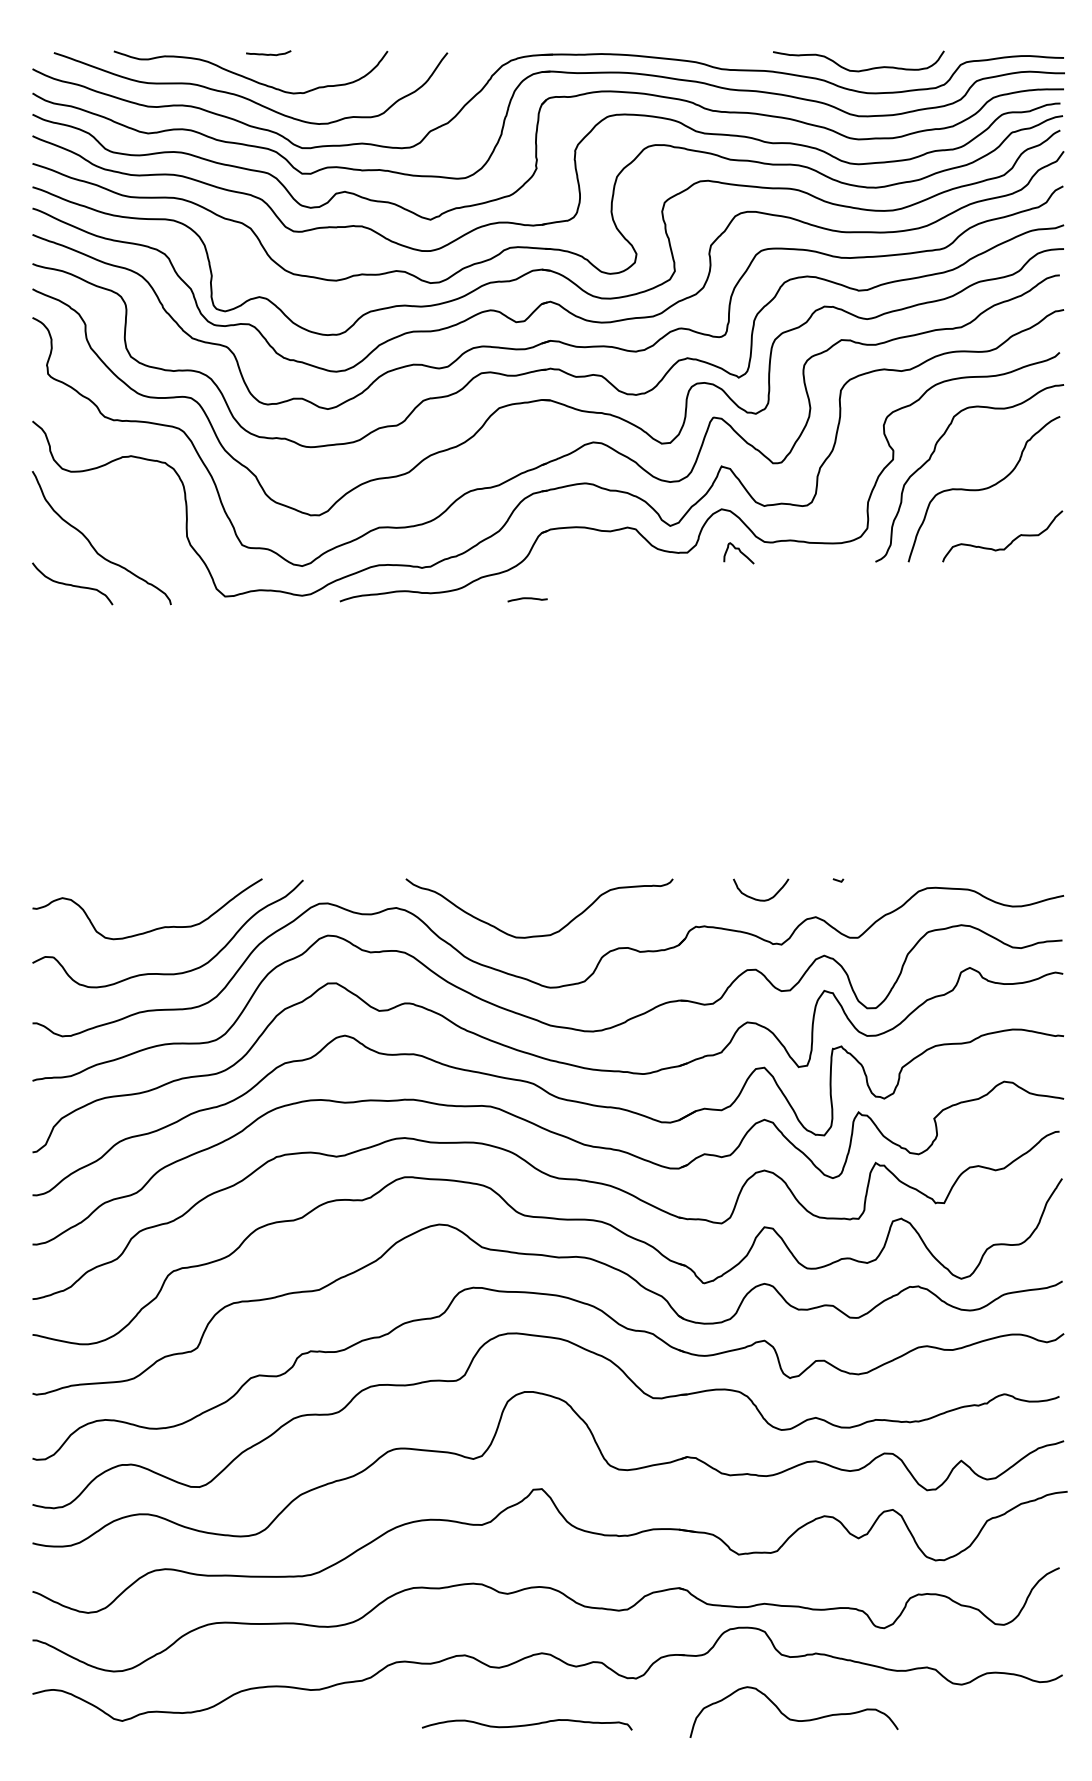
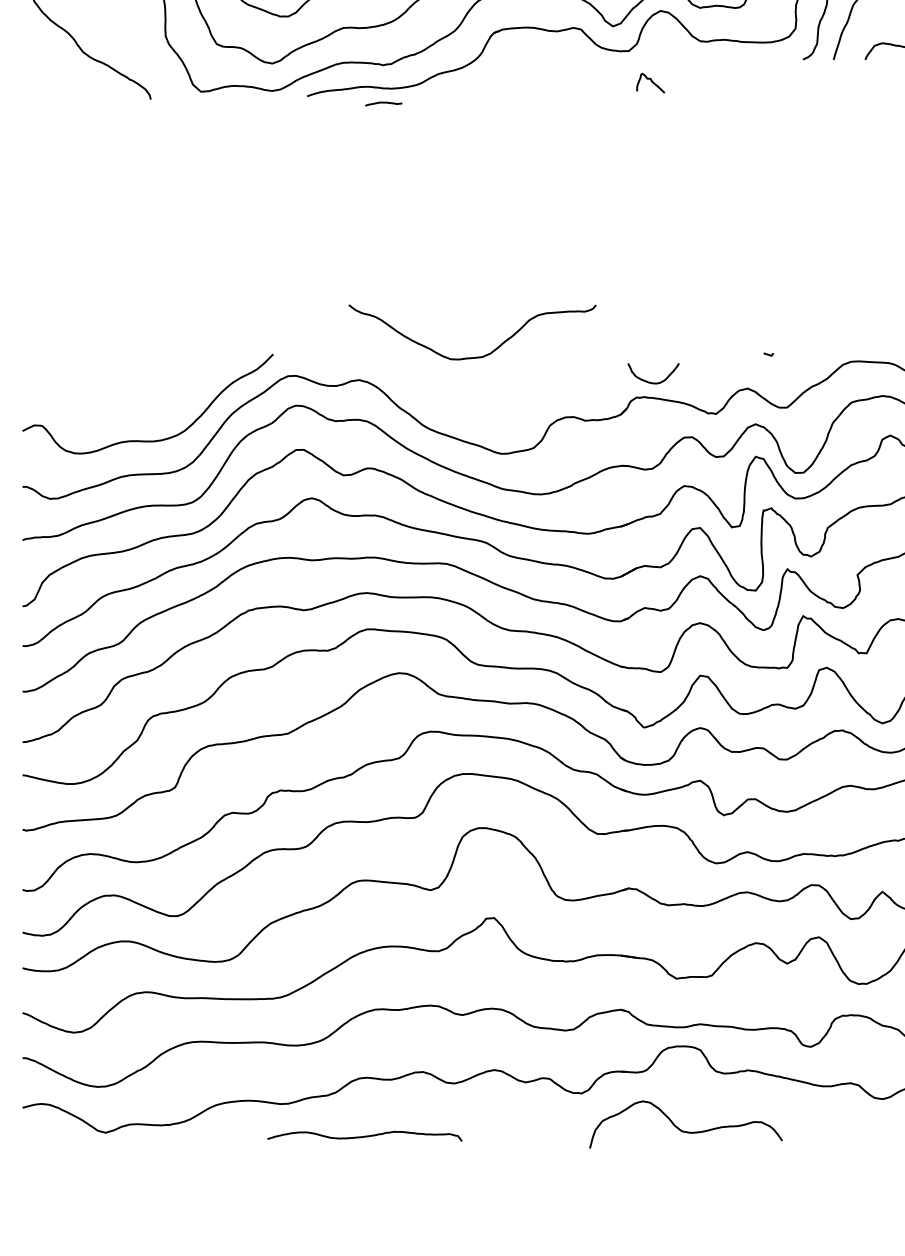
curve: (739, 552) -> (651, 82), moved
curve: (72, 584) -> (59, 80), removed
curve: (527, 599) -> (383, 103), moved
curve: (761, 899) -> (653, 382), moved
curve: (154, 928) -> (135, 399), removed
curve: (544, 934) -> (477, 356), moved
curve: (791, 1718) -> (683, 1130), moved
curve: (527, 1724) -> (365, 1136), moved

